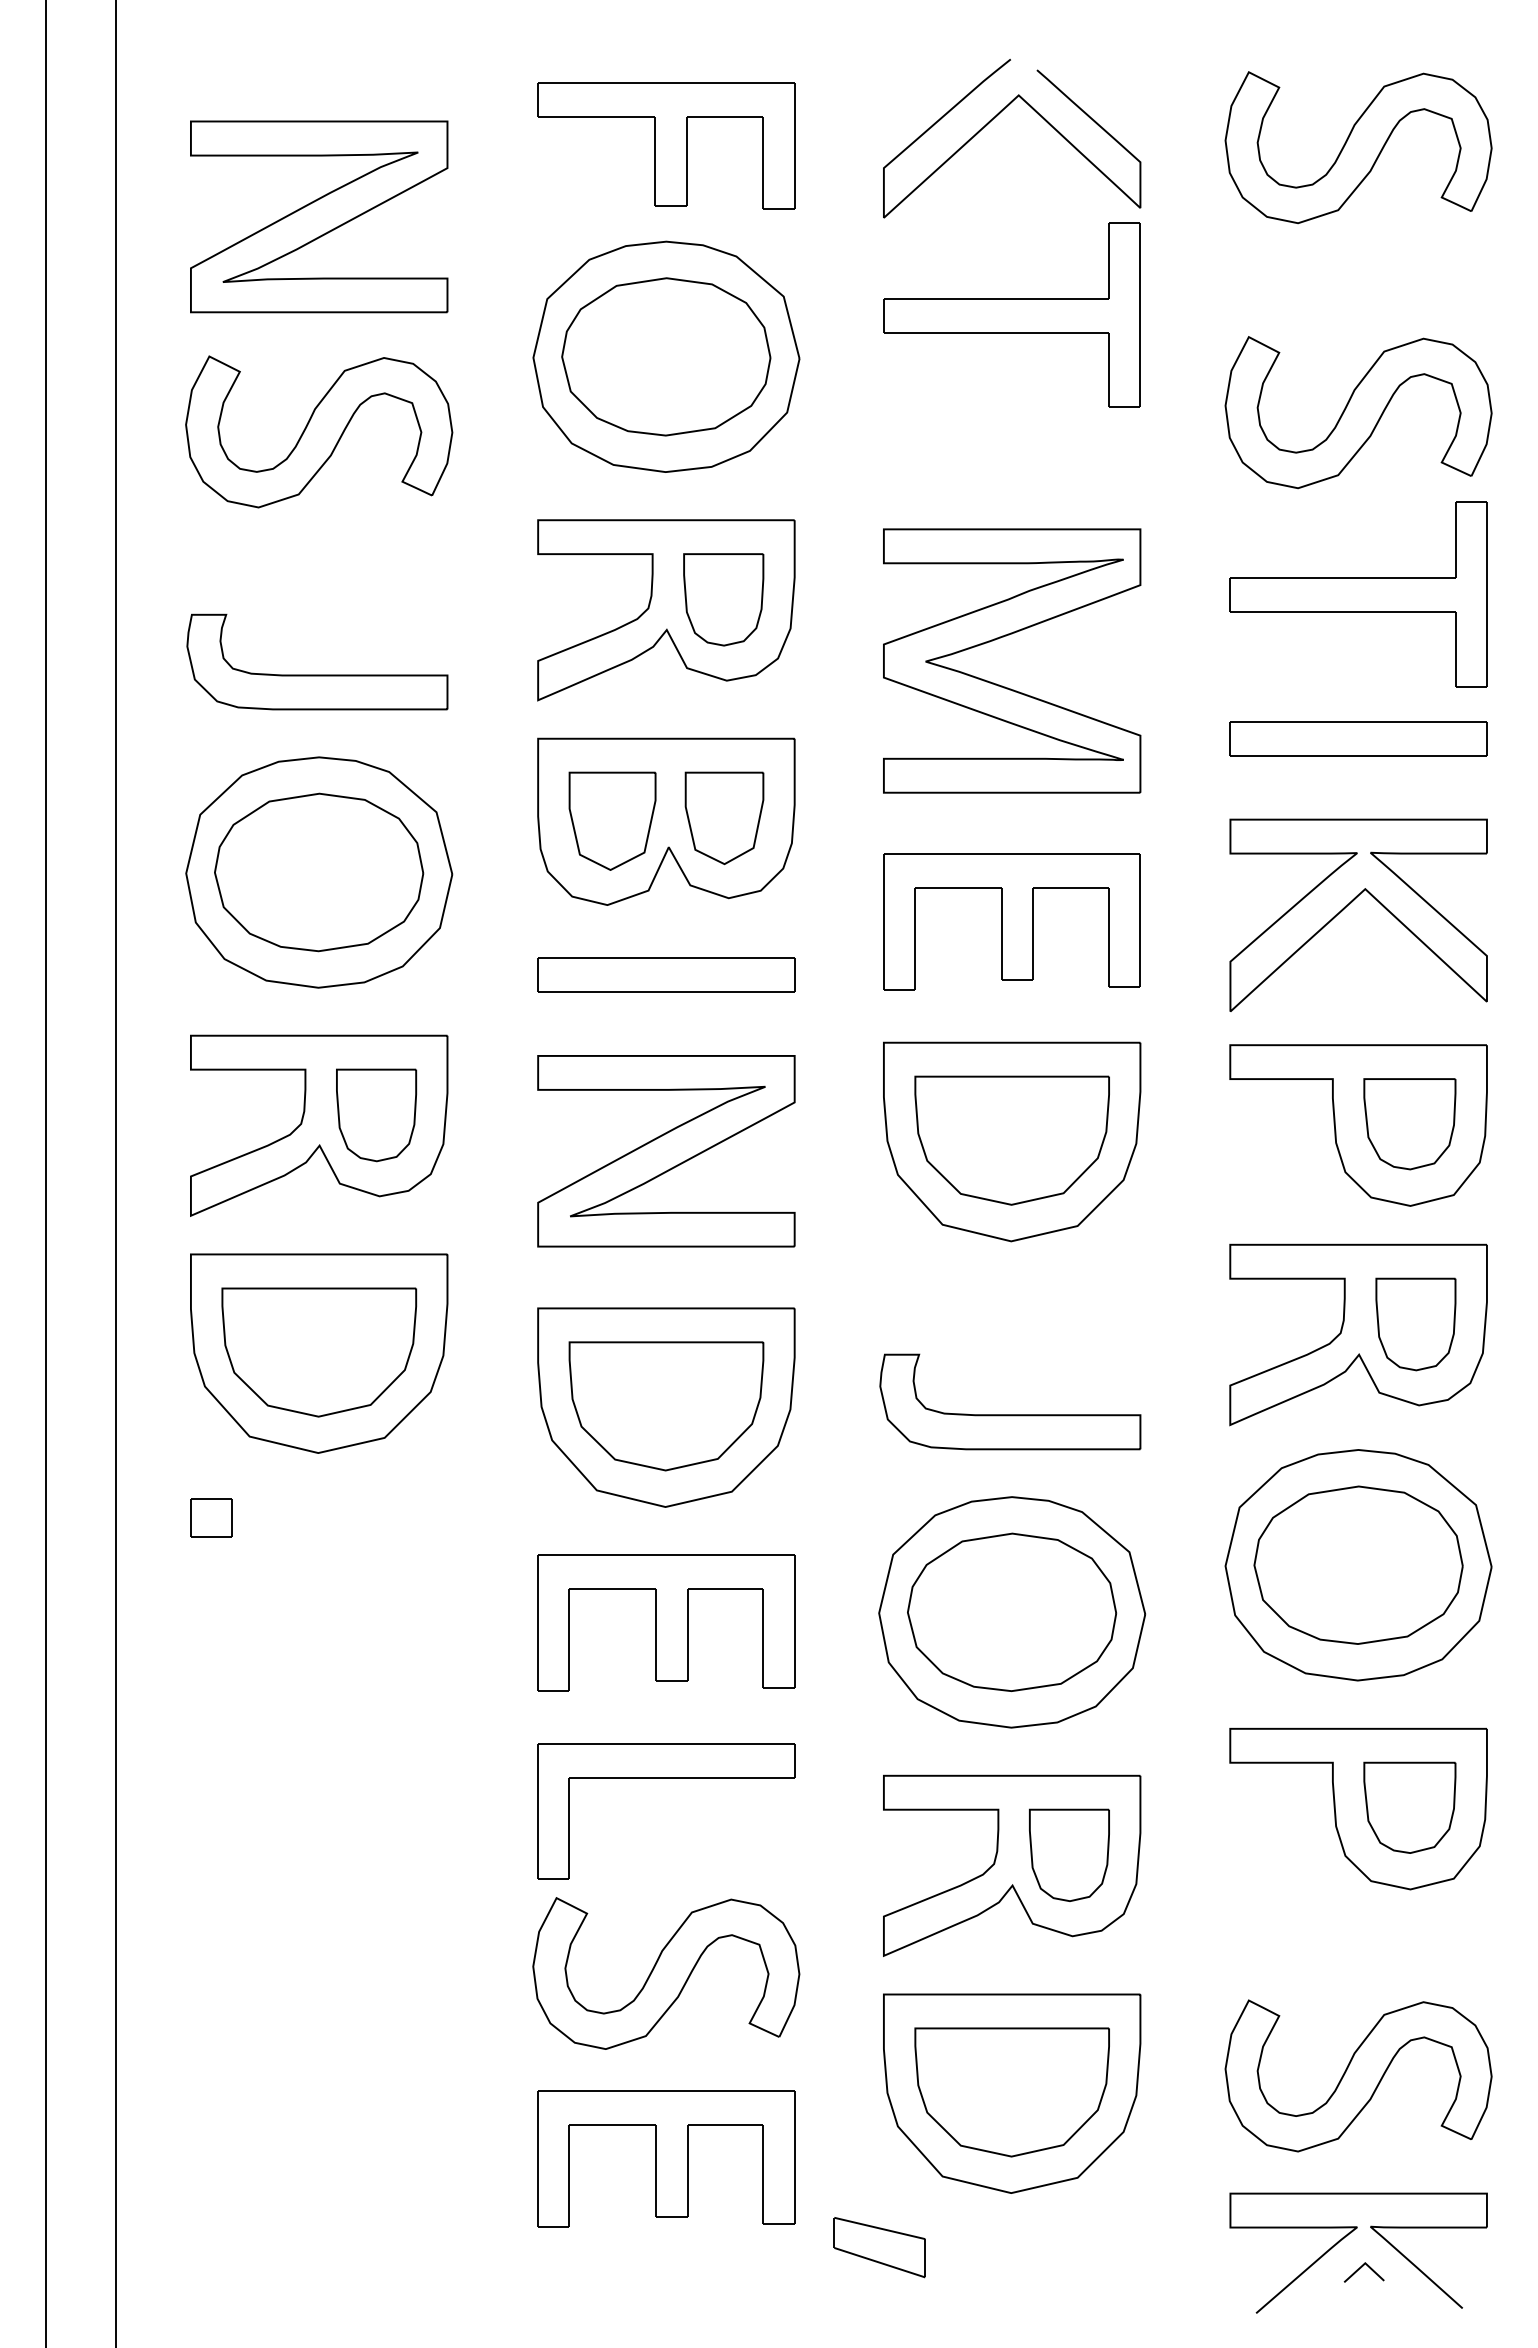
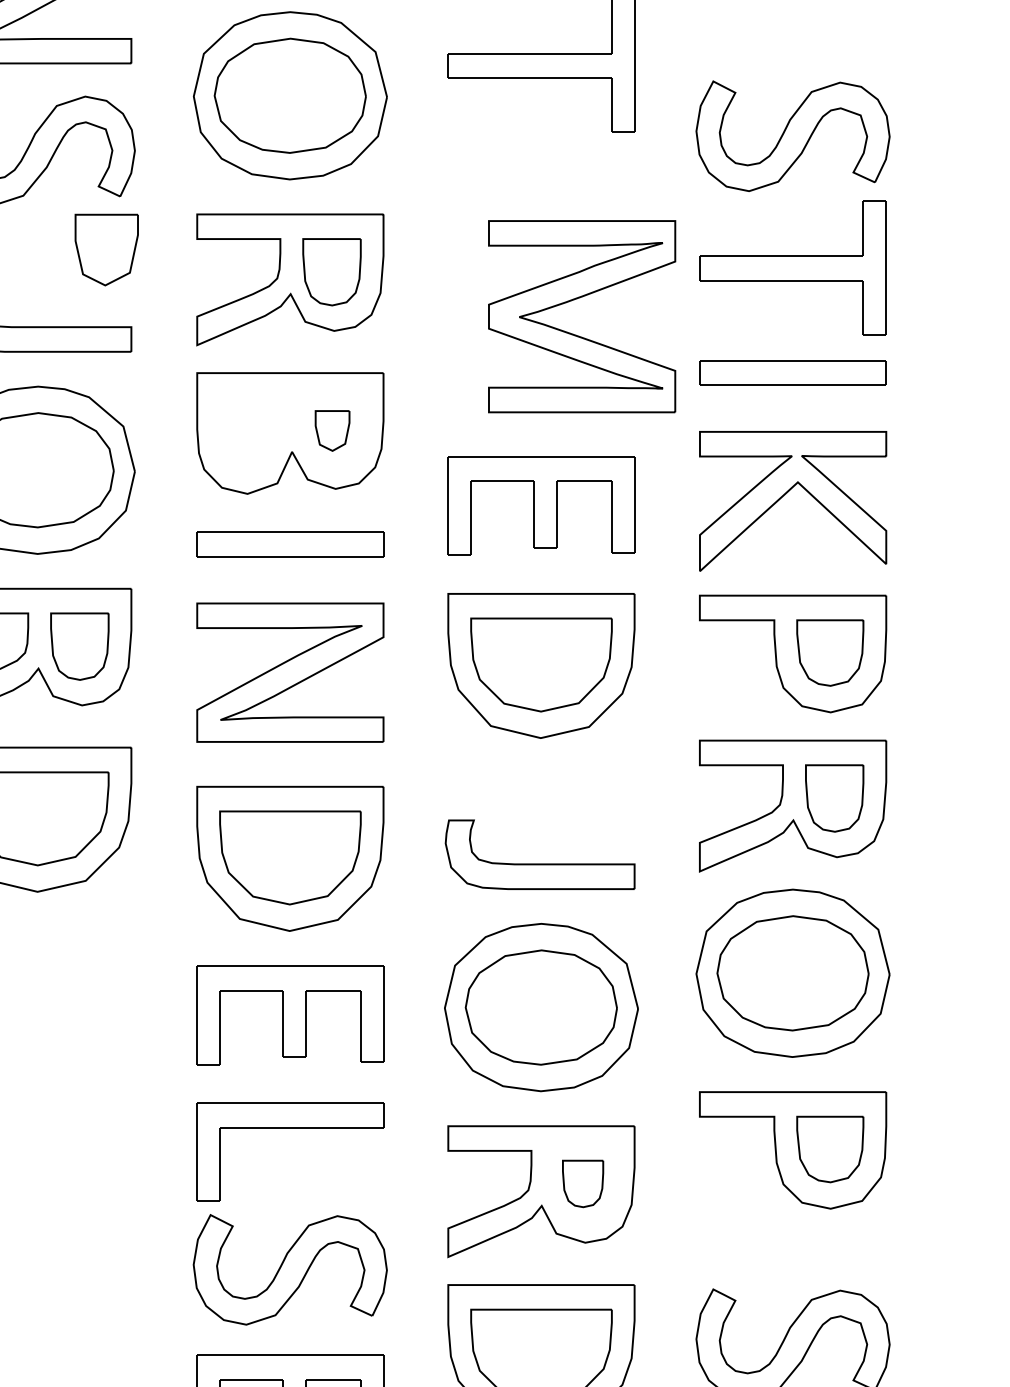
part: (1003, 637) -> (575, 299), moved
part: (724, 818) -> (332, 431), size x0.6
part: (612, 820) -> (106, 249), moved
part: (1069, 1854) -> (583, 1183), size x0.7

